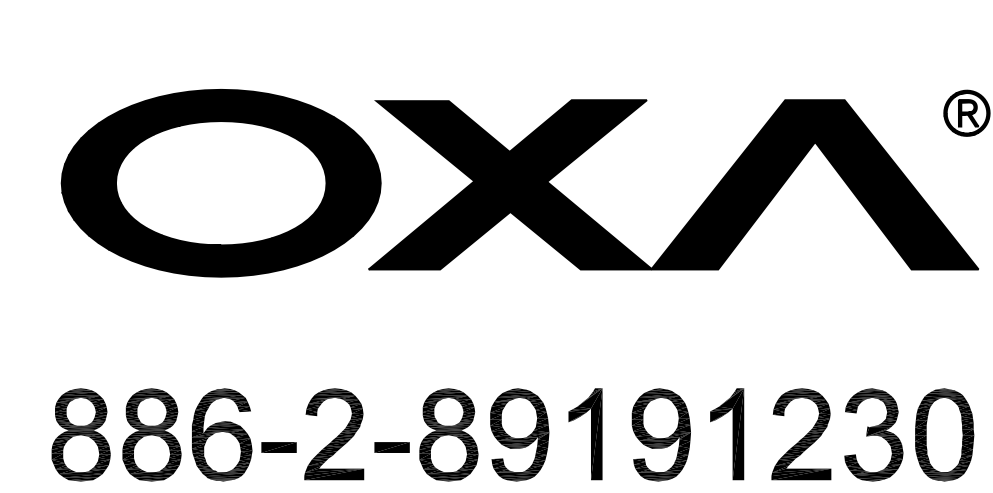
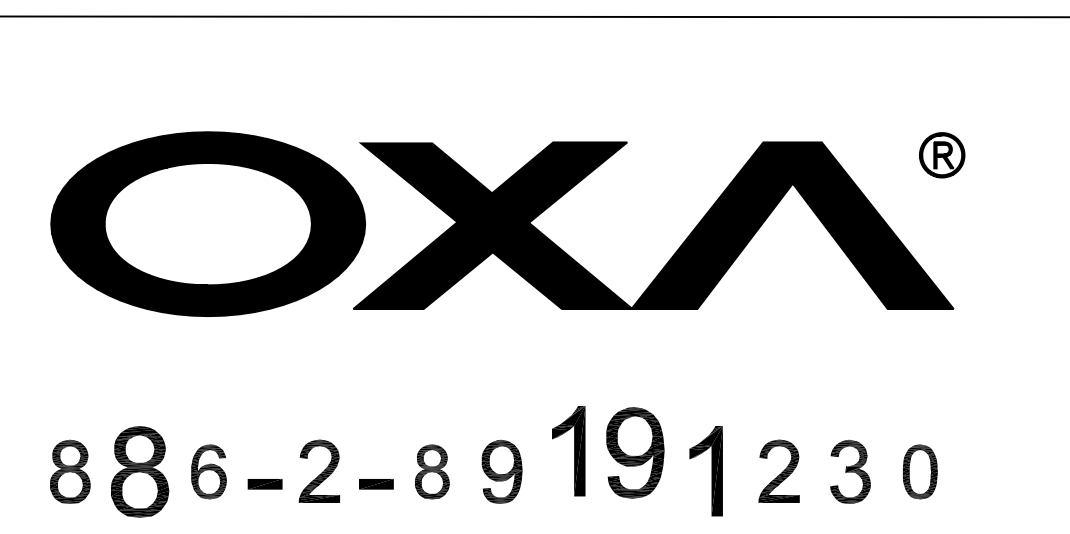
part: (81, 434) -> (70, 471), size x0.7
part: (221, 434) -> (208, 471), size x0.6
part: (334, 434) -> (319, 471), size x0.7
part: (449, 434) -> (432, 471), size x0.6
part: (520, 434) -> (502, 471), size x0.7
part: (585, 434) -> (568, 451), moved
part: (661, 434) -> (635, 452), moved
part: (800, 434) -> (778, 471), size x0.7
part: (873, 434) -> (850, 471), size x0.7
part: (944, 434) -> (920, 471), size x0.6

